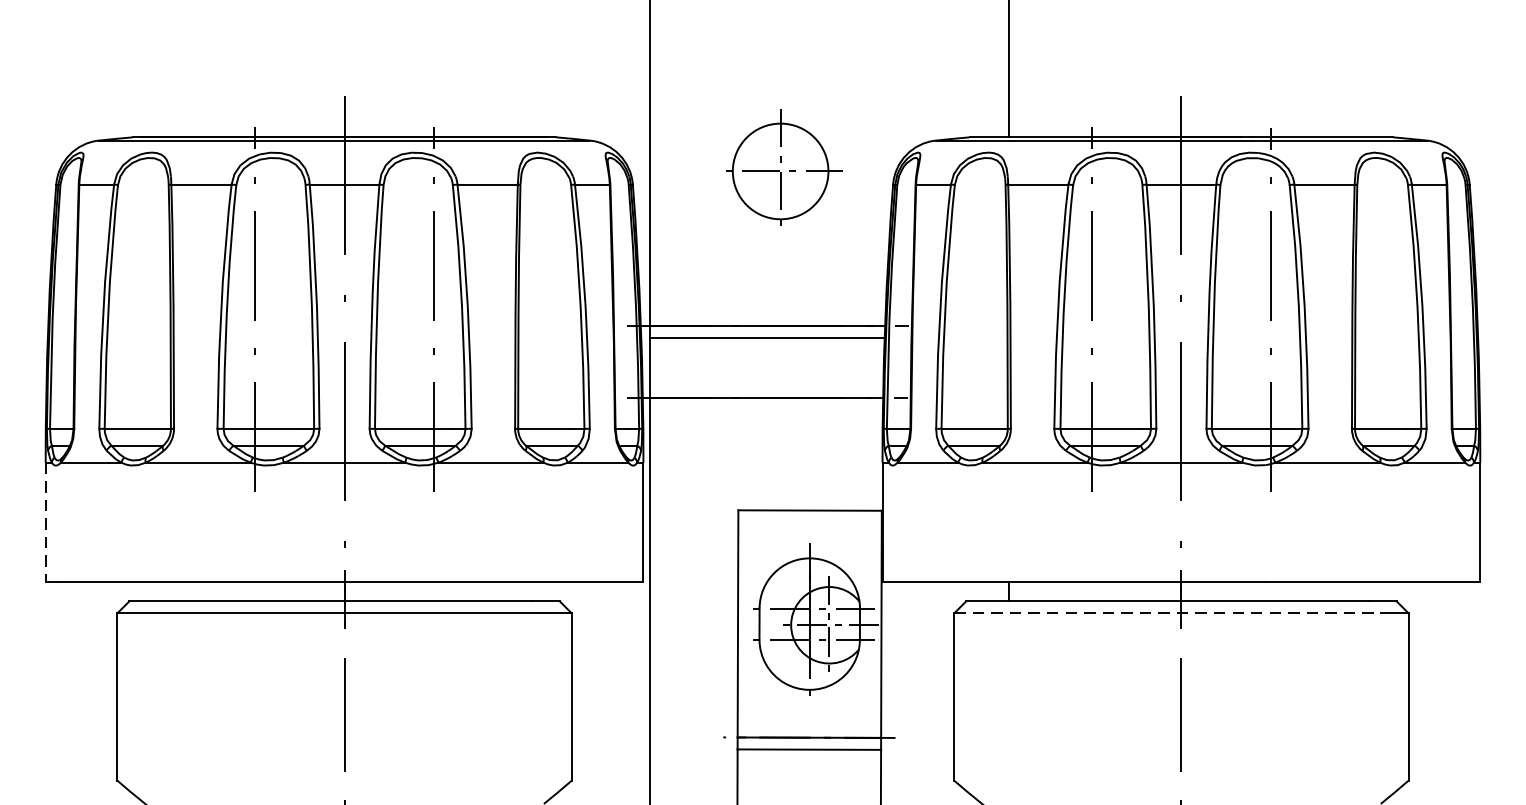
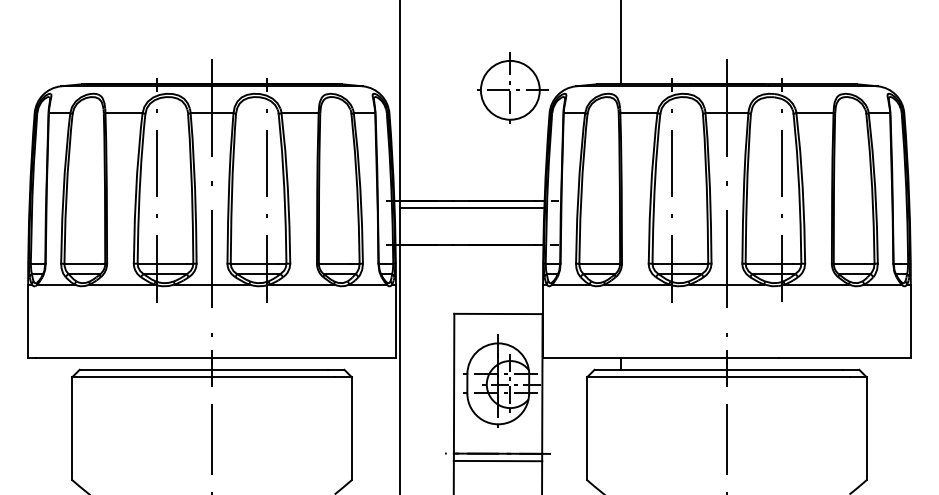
part: (784, 166) -> (512, 87), moved
line: (46, 522) -> (28, 321), dashed -> solid
line: (1167, 613) -> (718, 377), dashed -> solid

